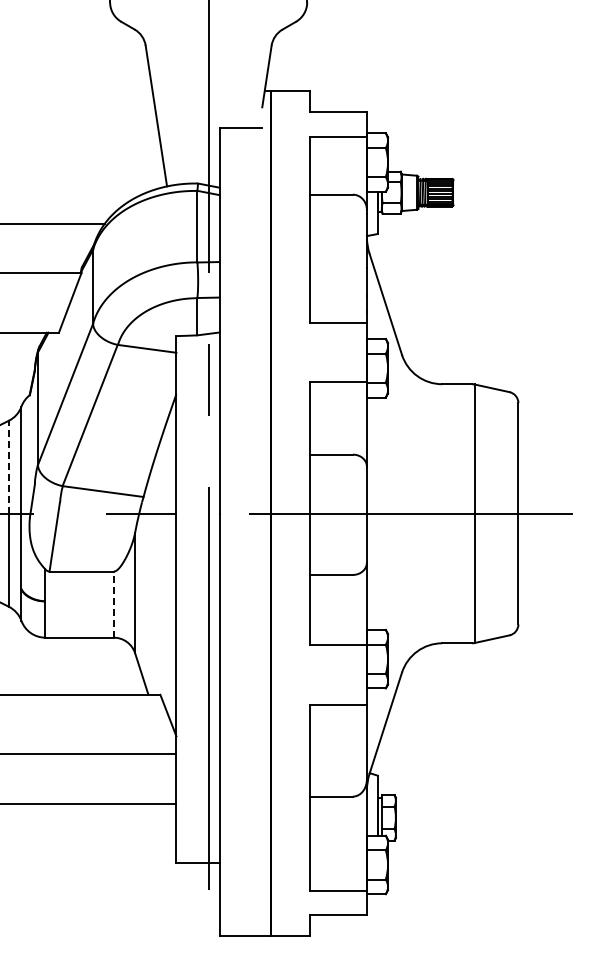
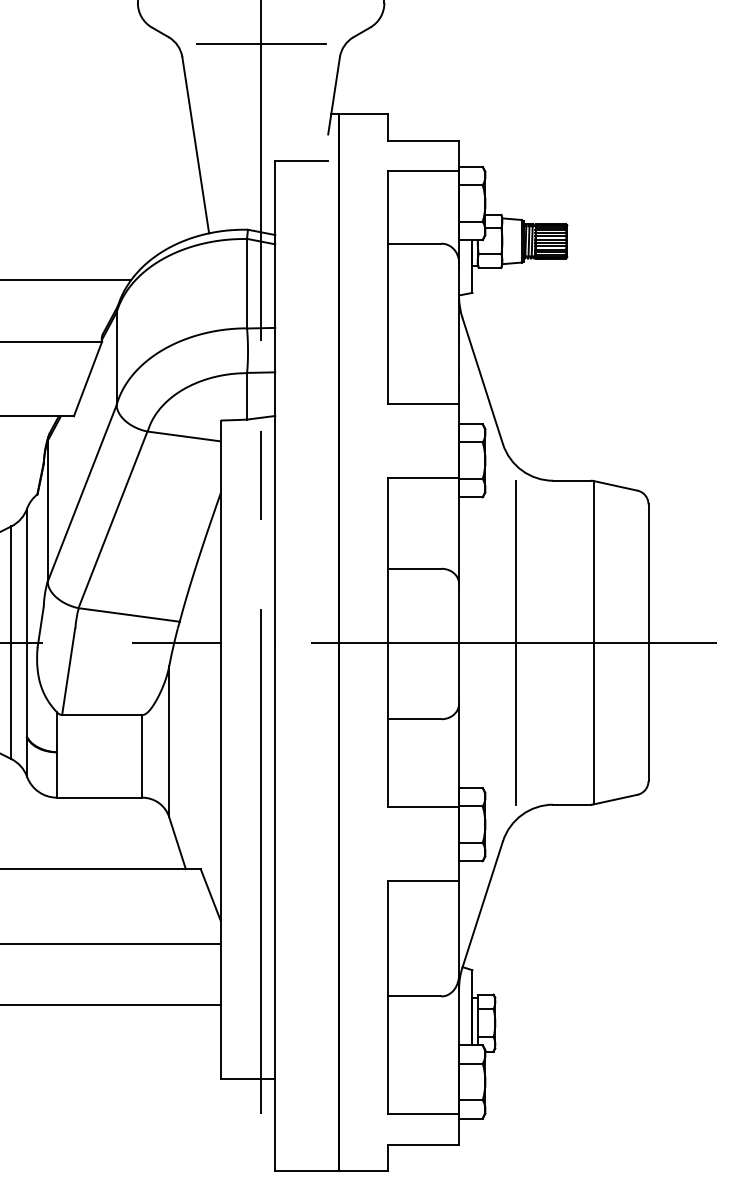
line: (208, 35) -> (260, 44), added
line: (8, 467) -> (10, 584), dashed -> solid
line: (412, 513) -> (516, 642), added
line: (113, 604) -> (142, 756), dashed -> solid

